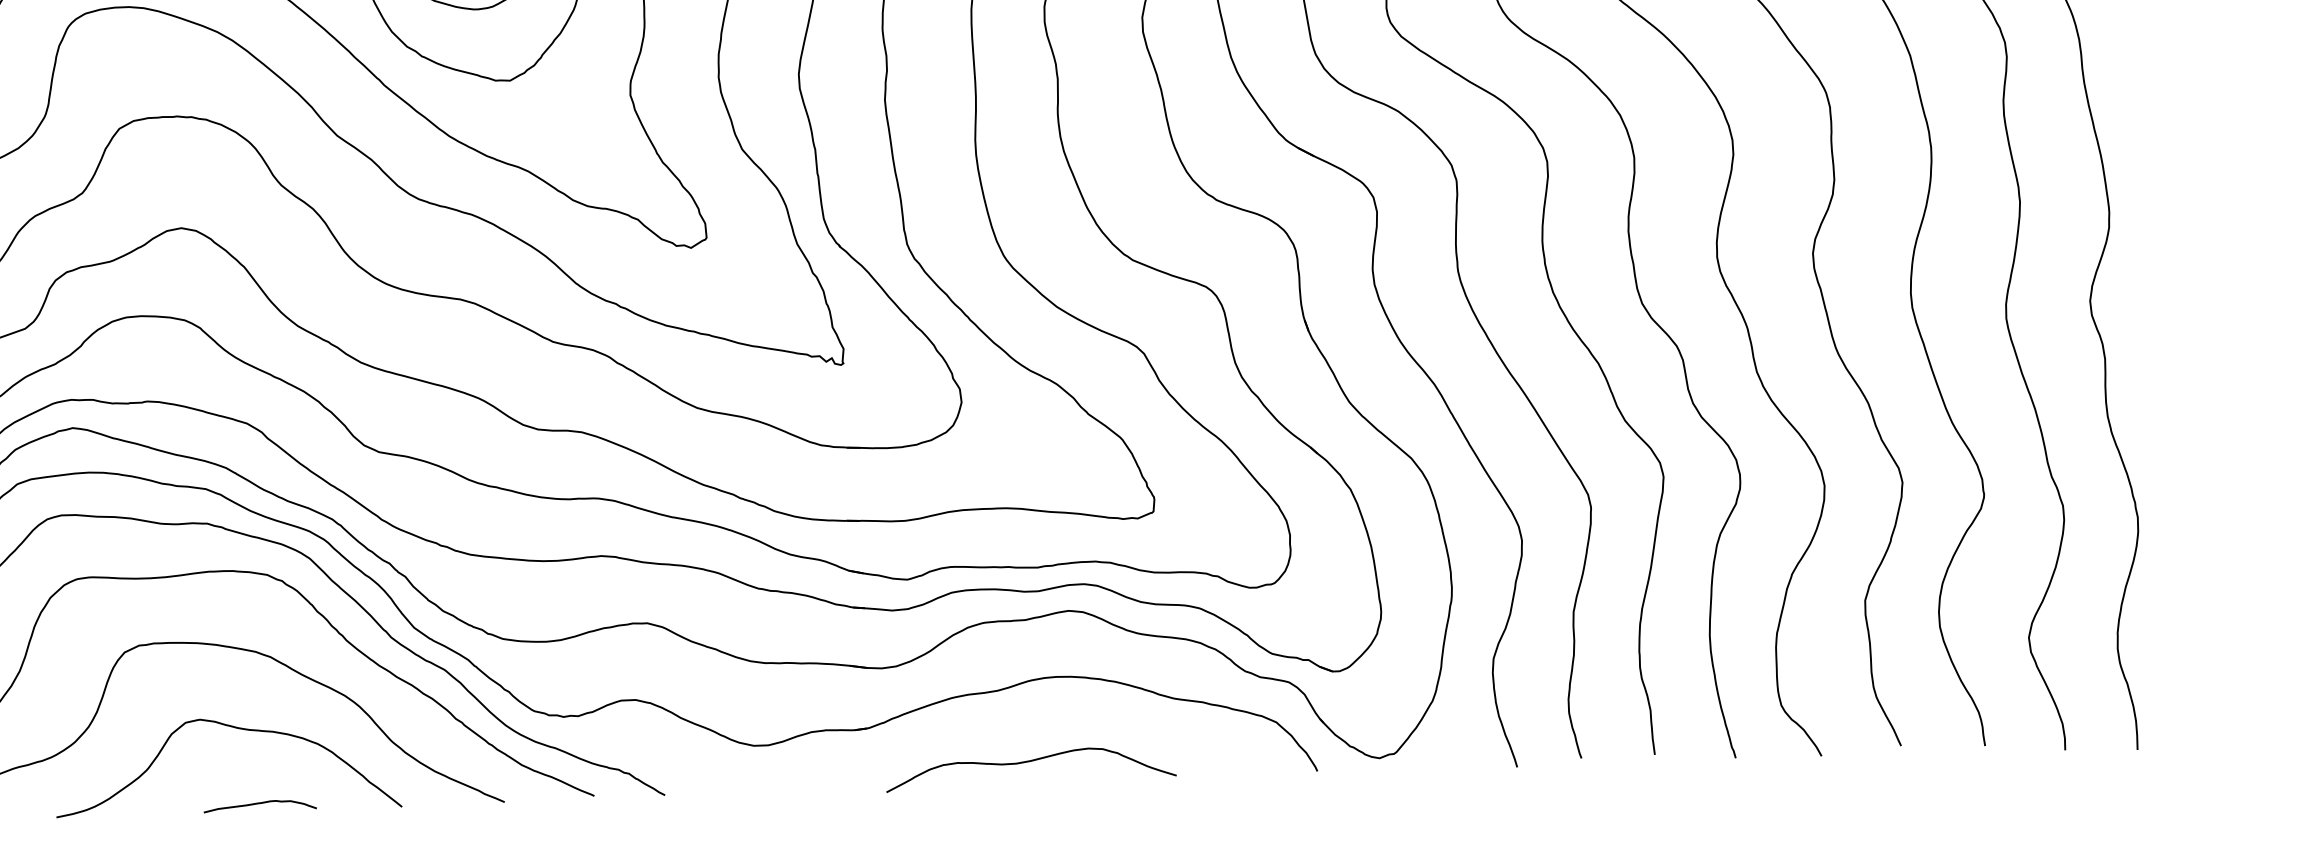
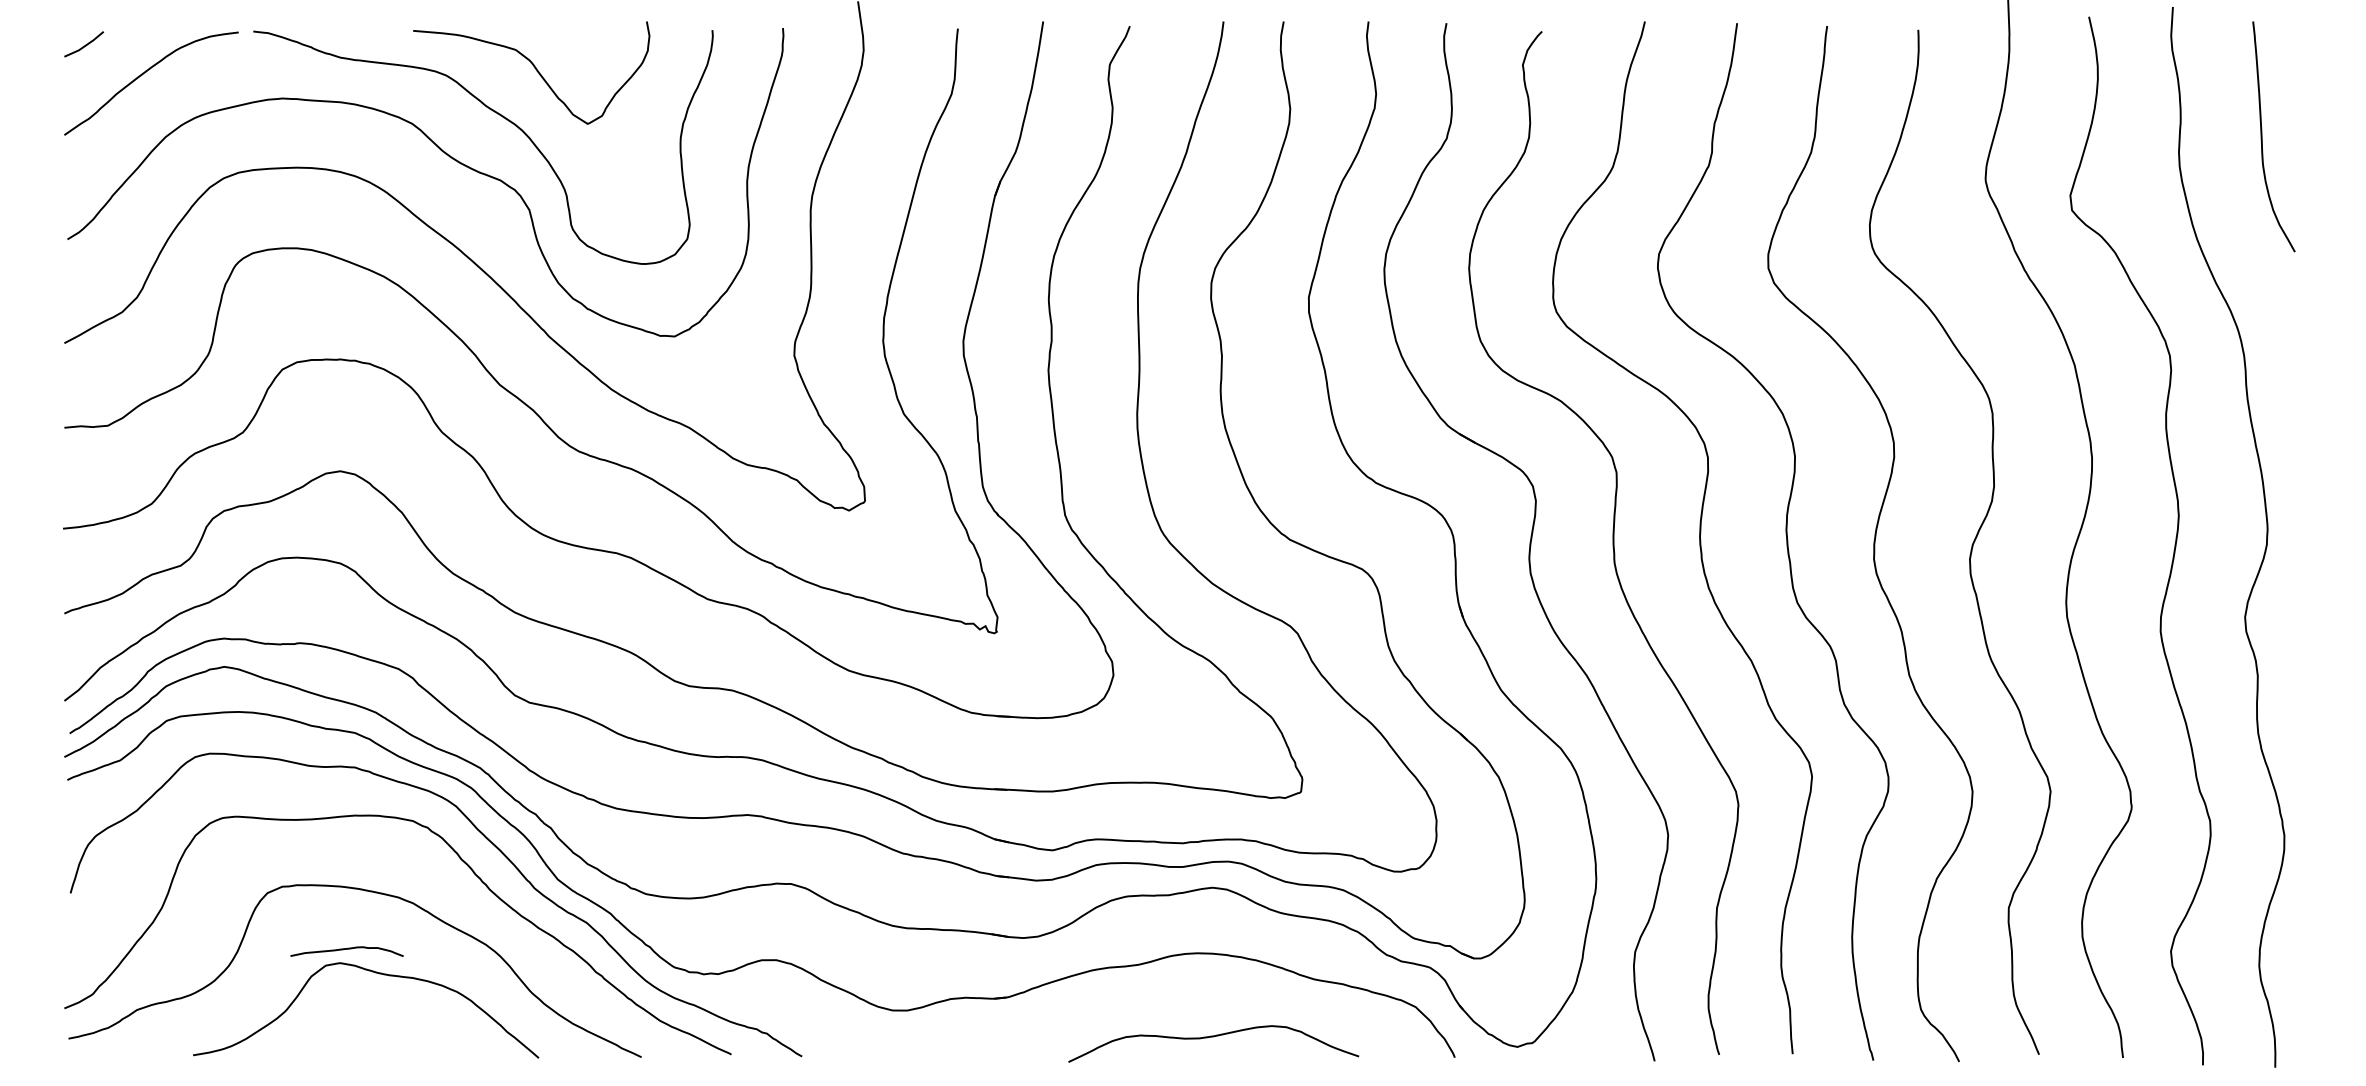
curve: (1030, 762) -> (1213, 1037), moved
curve: (259, 803) -> (346, 949), moved

